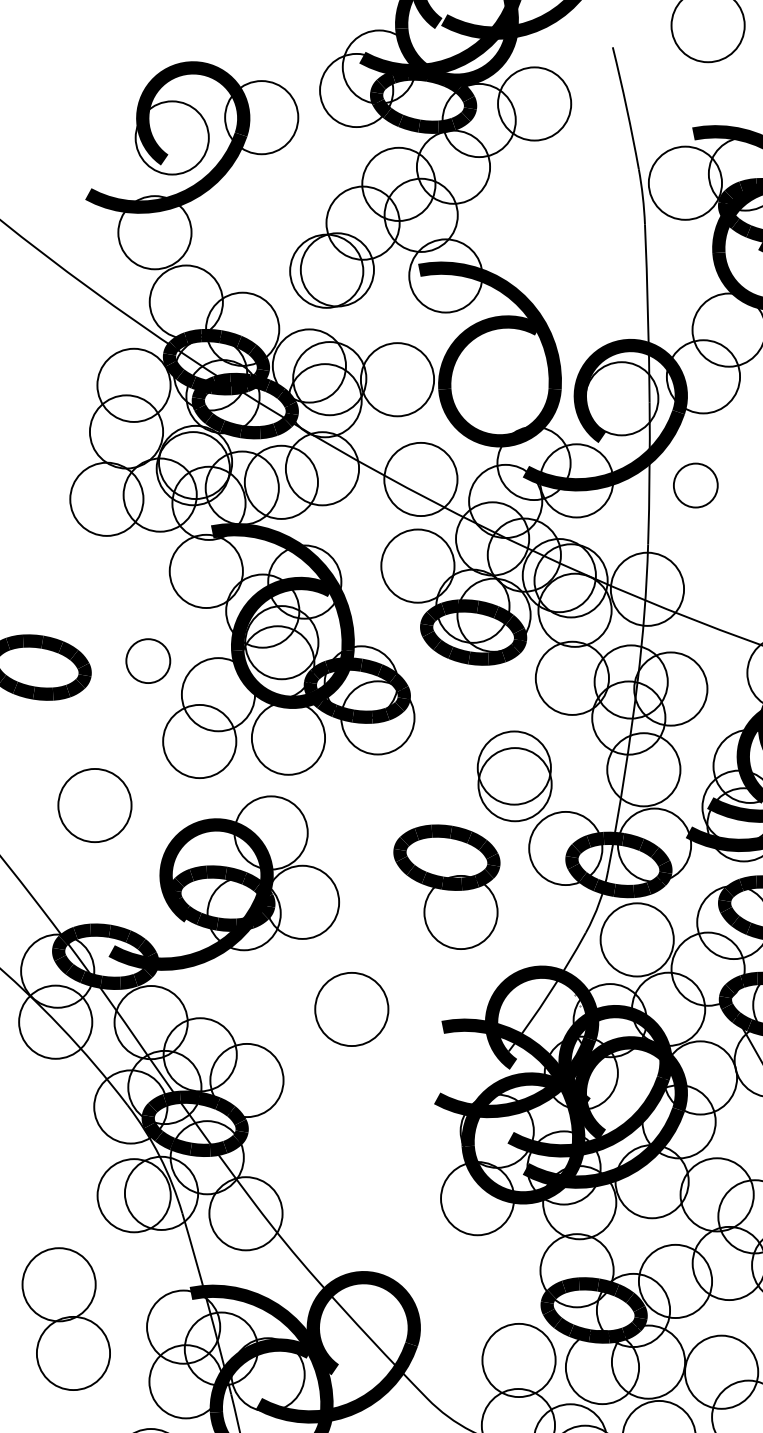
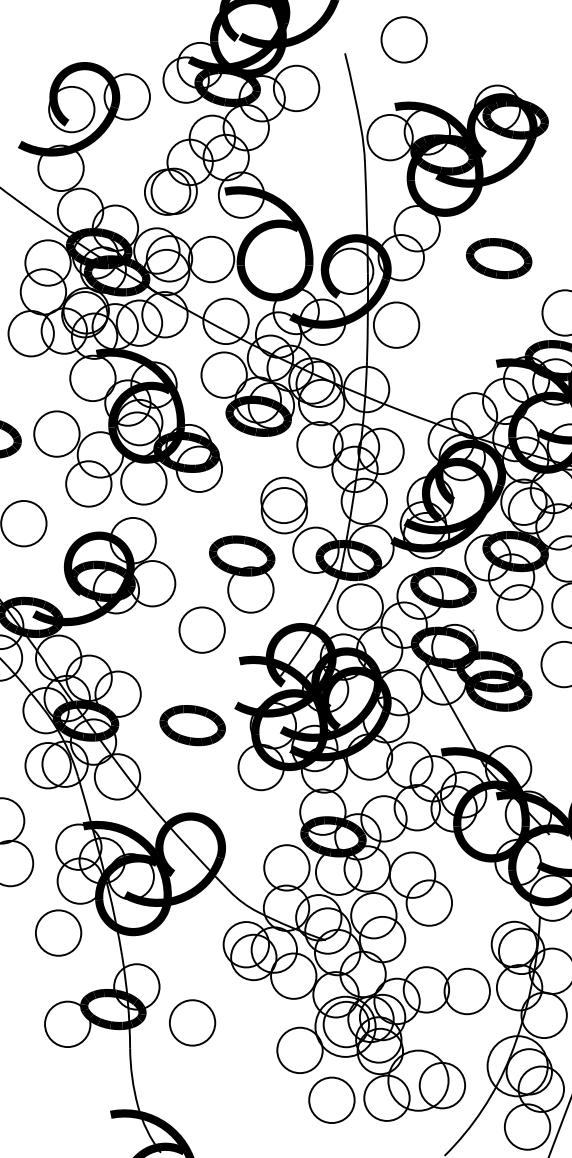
circle: (695, 484) -> (396, 324), size x1.67
circle: (147, 660) -> (56, 433), size x1.67
circle: (350, 1008) -> (201, 629), moved
part: (366, 1130) -> (192, 725), added

